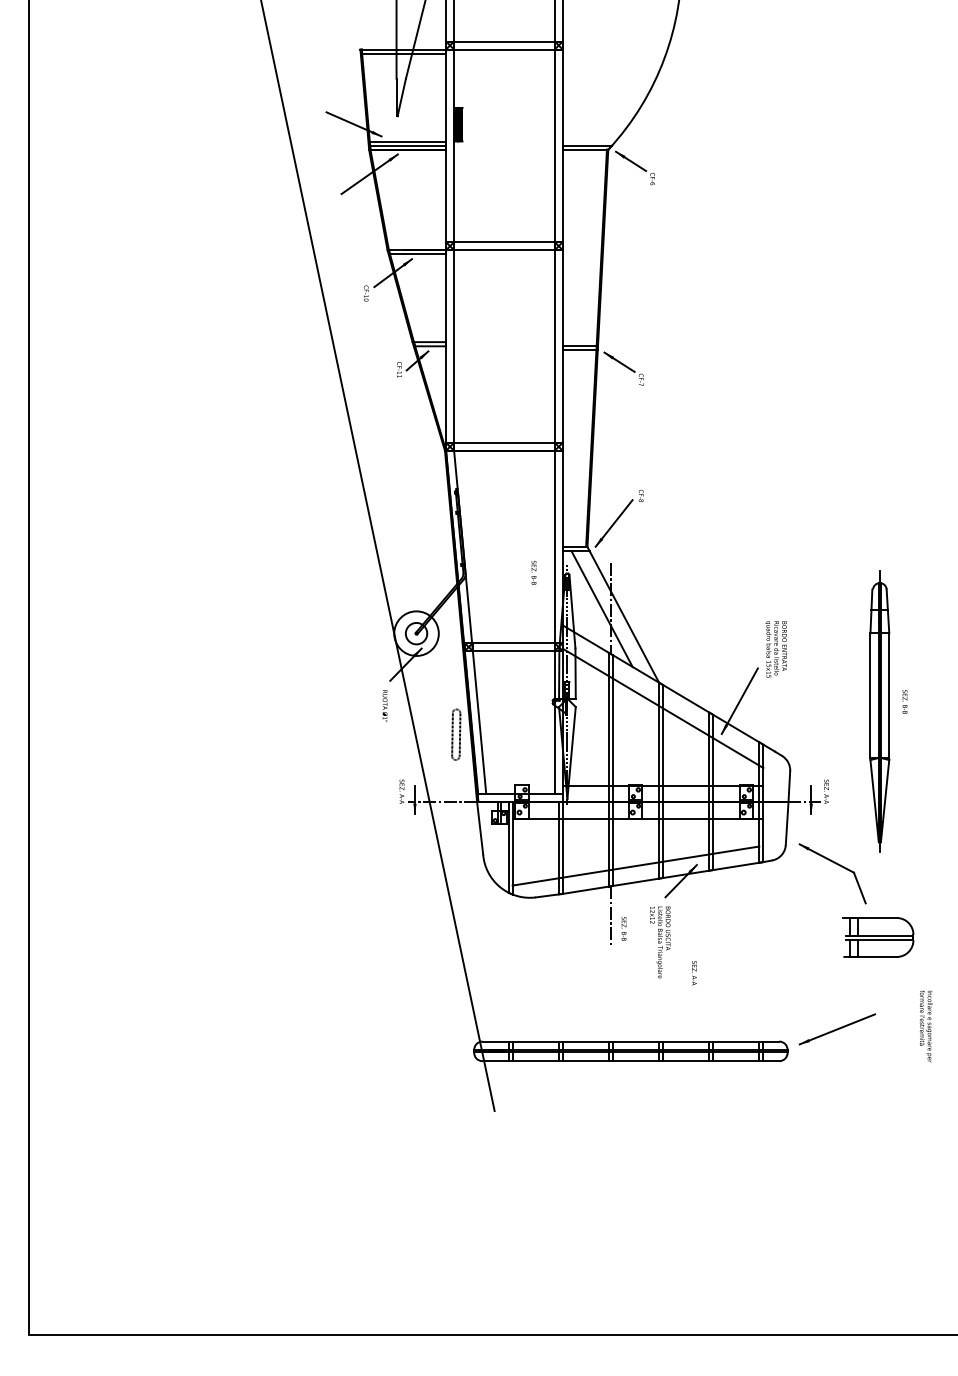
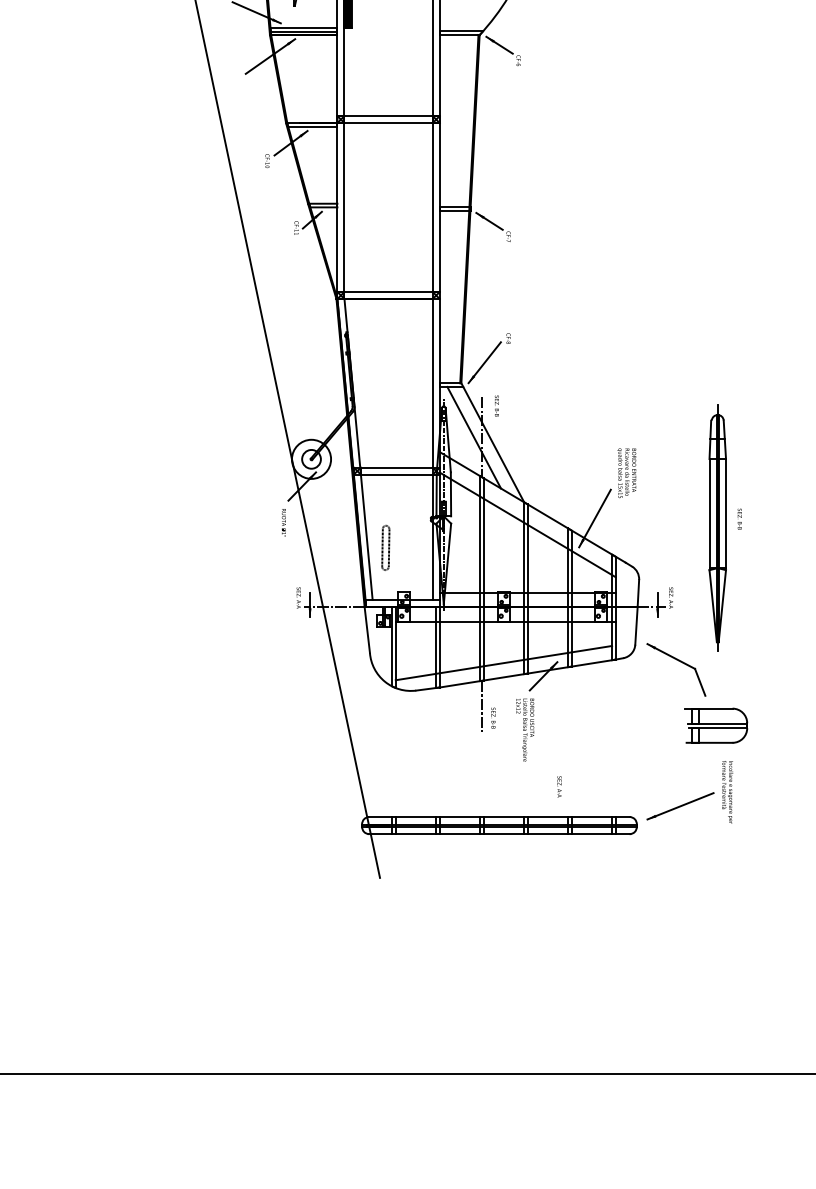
text: (533, 572) -> (496, 405), moved
part: (456, 734) -> (386, 547), moved
text: (694, 973) -> (559, 787), moved
text: (926, 1026) -> (727, 792), moved

